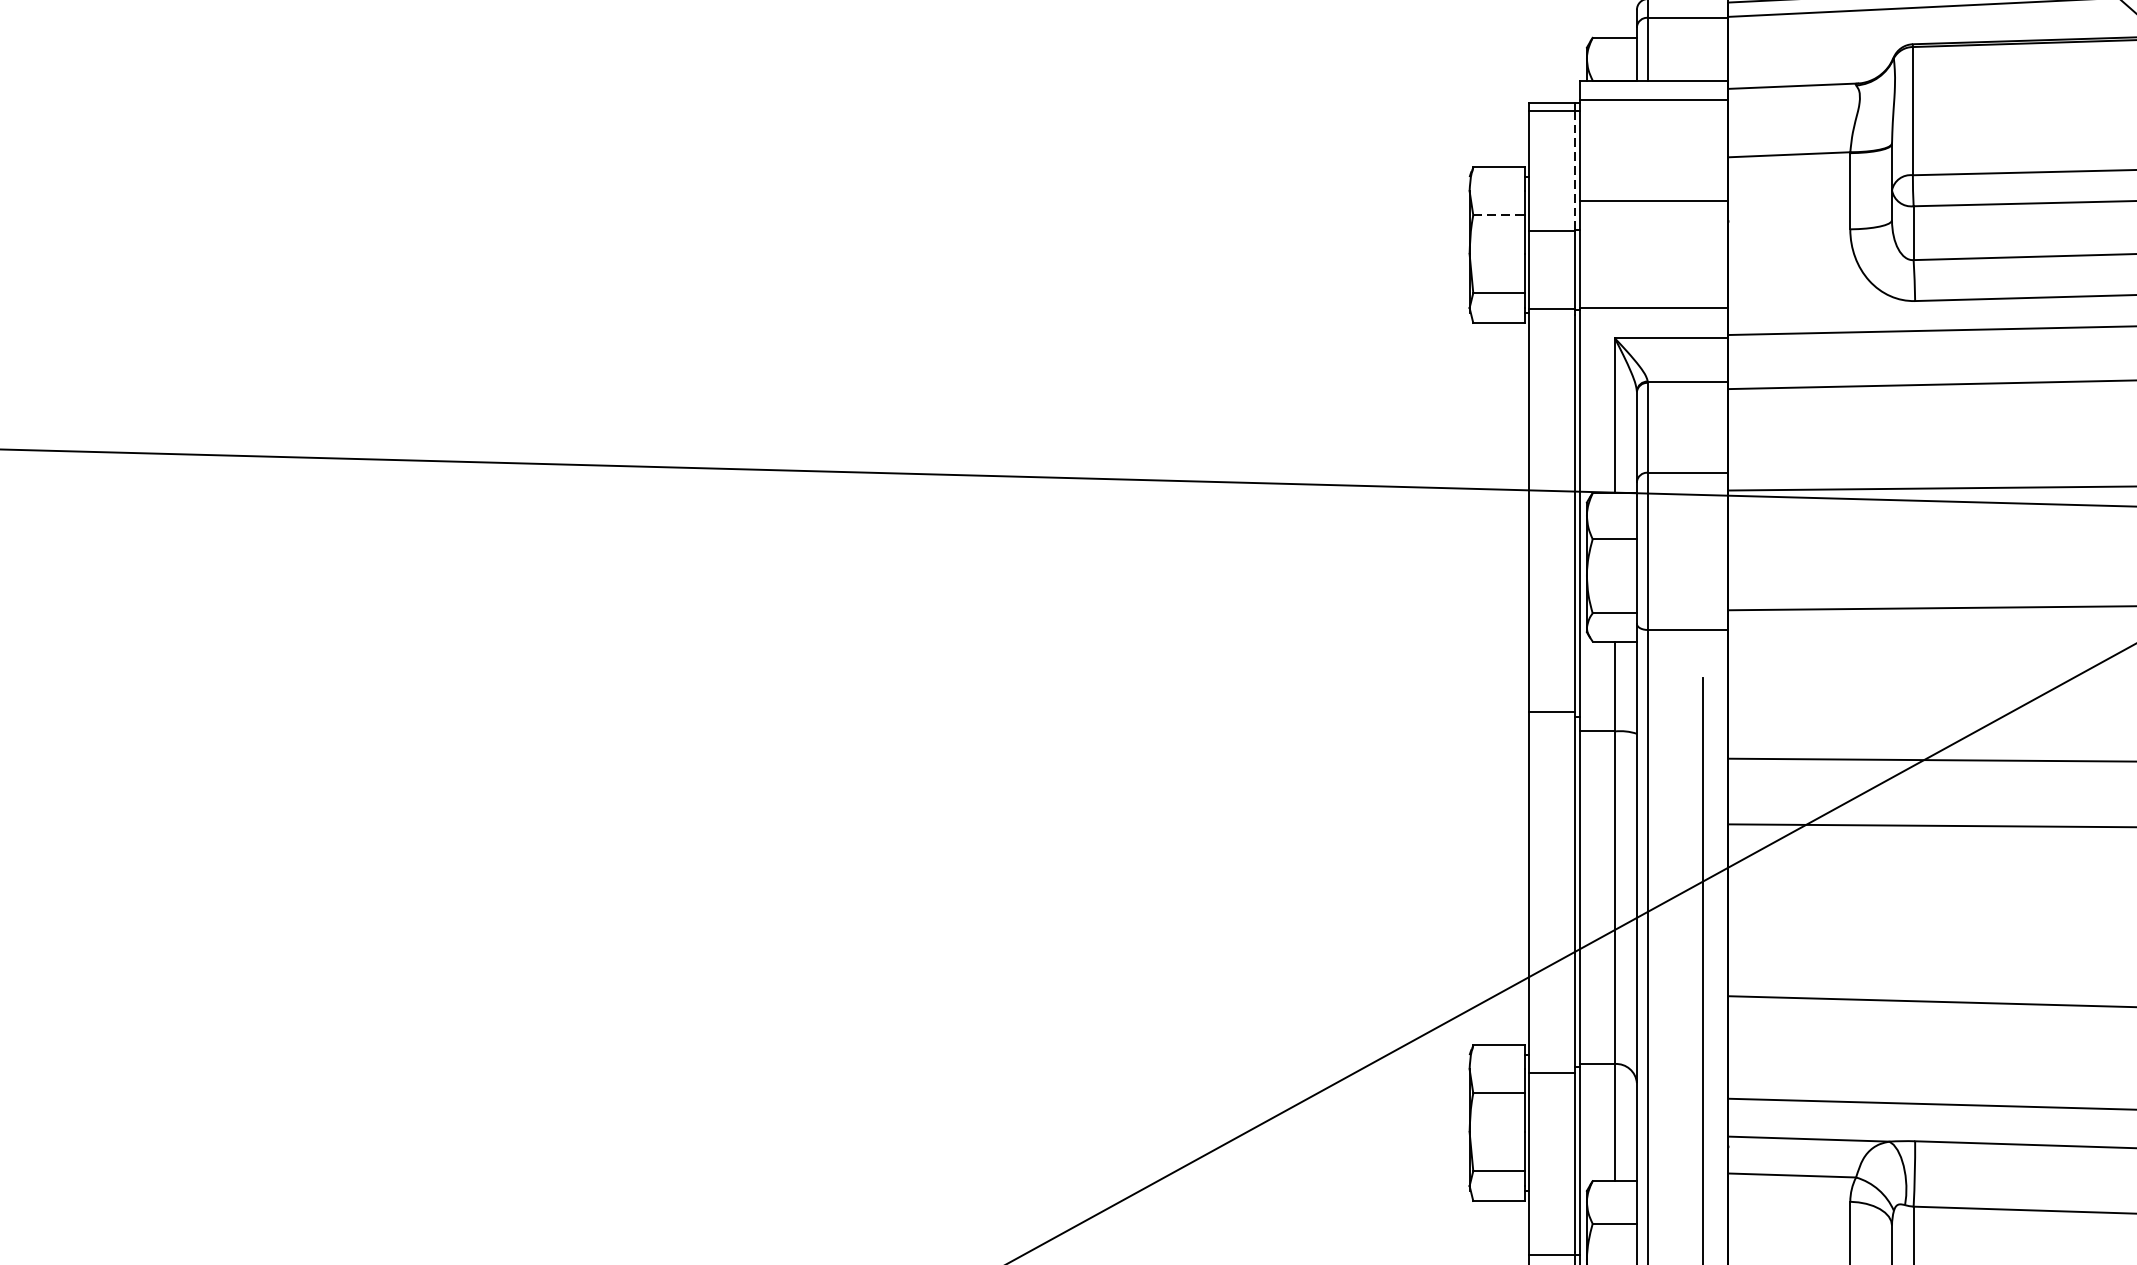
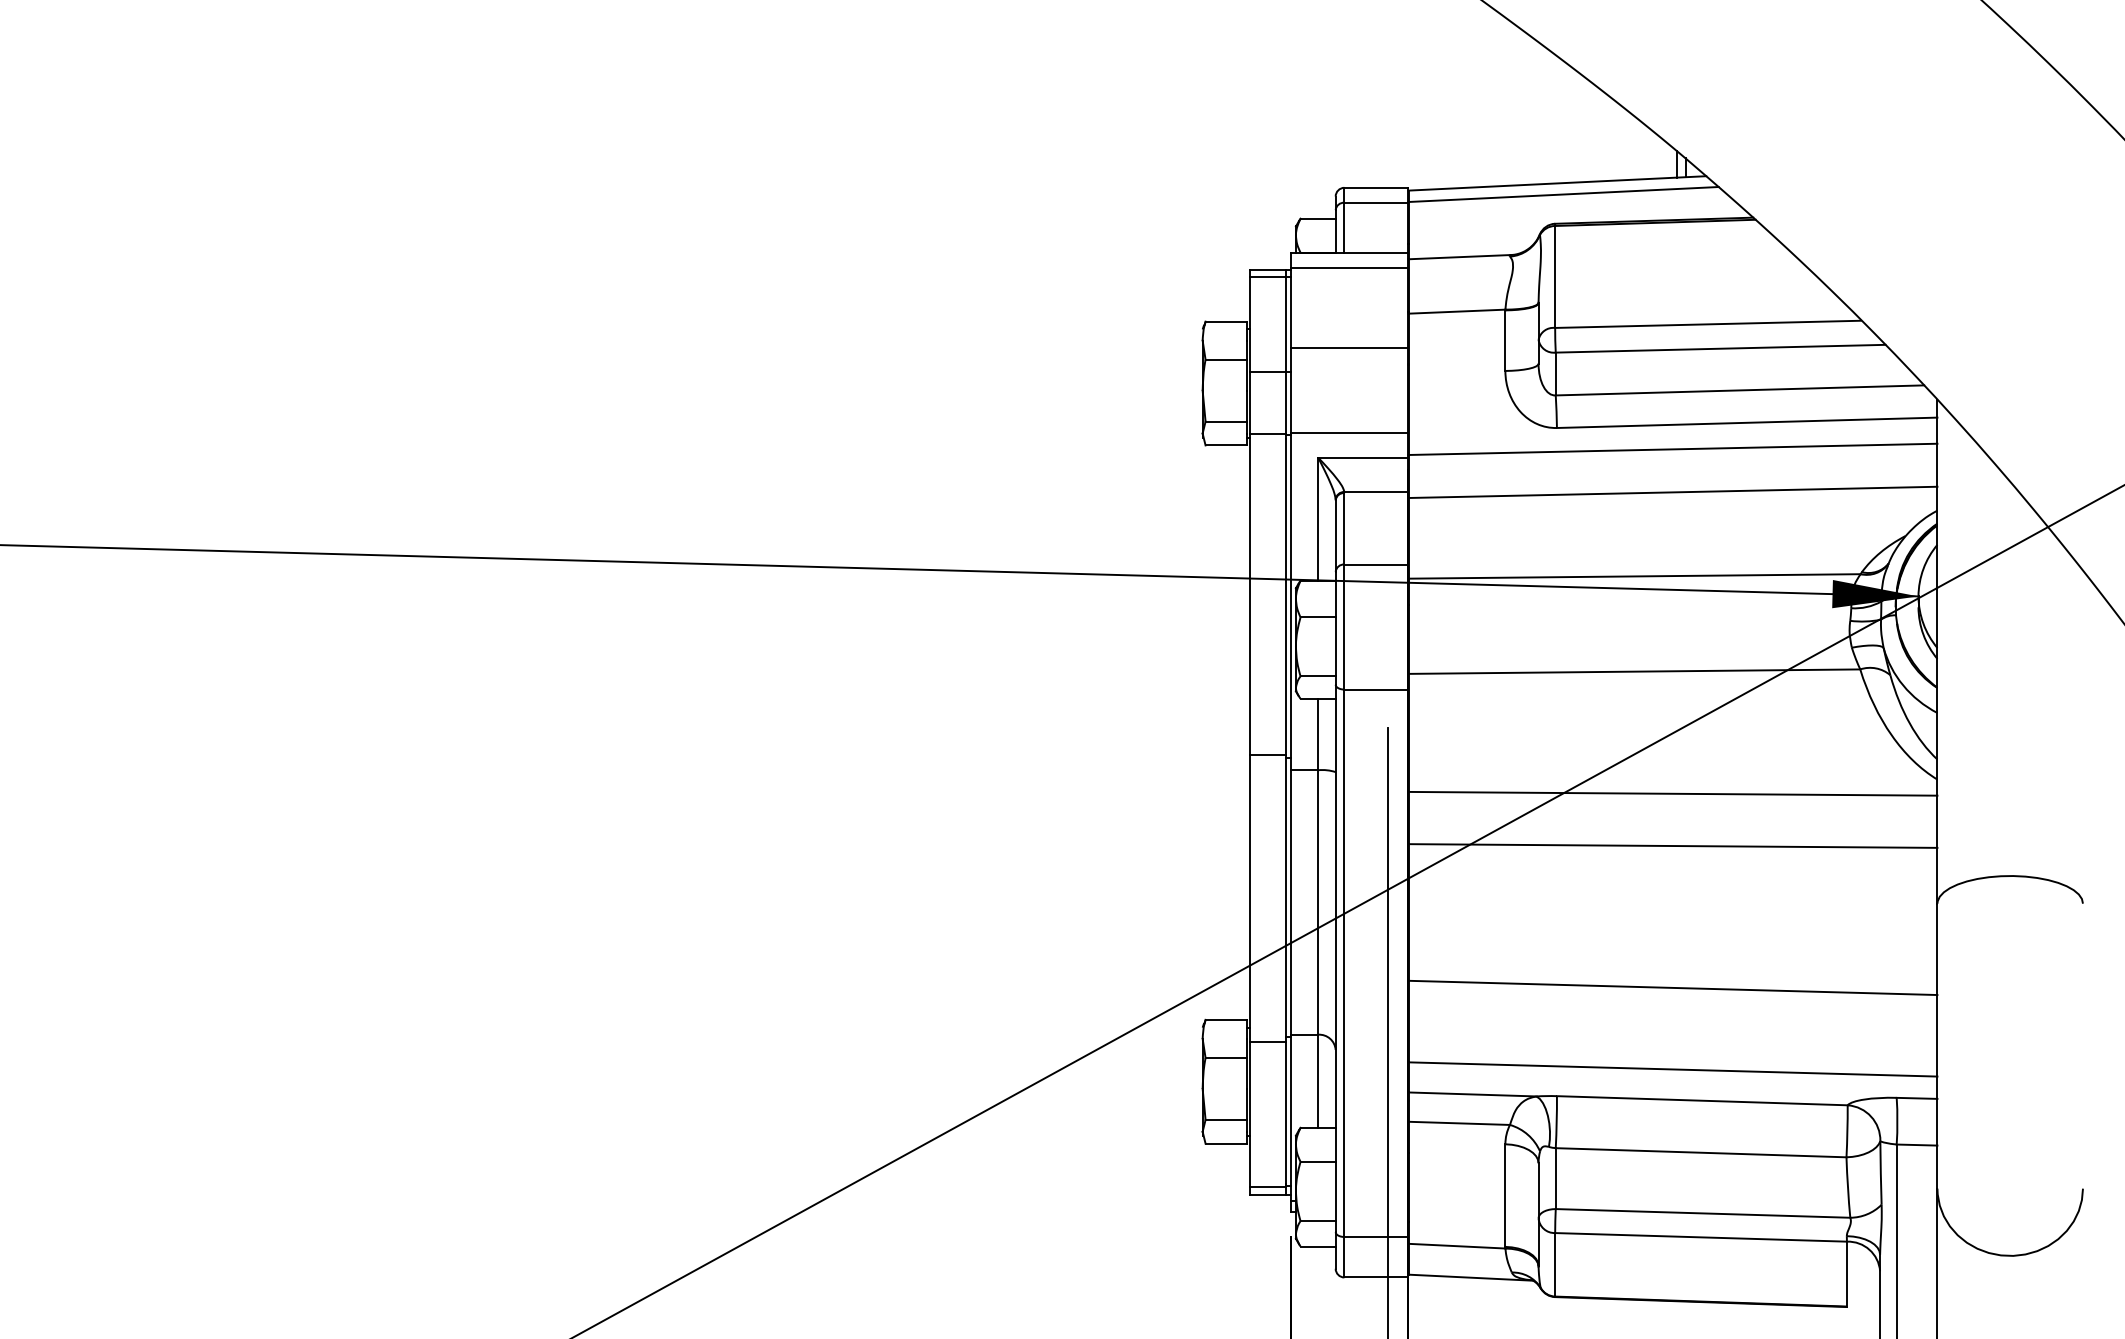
line: (1575, 170) -> (1286, 324), dashed -> solid
line: (1499, 214) -> (1226, 359), dashed -> solid

